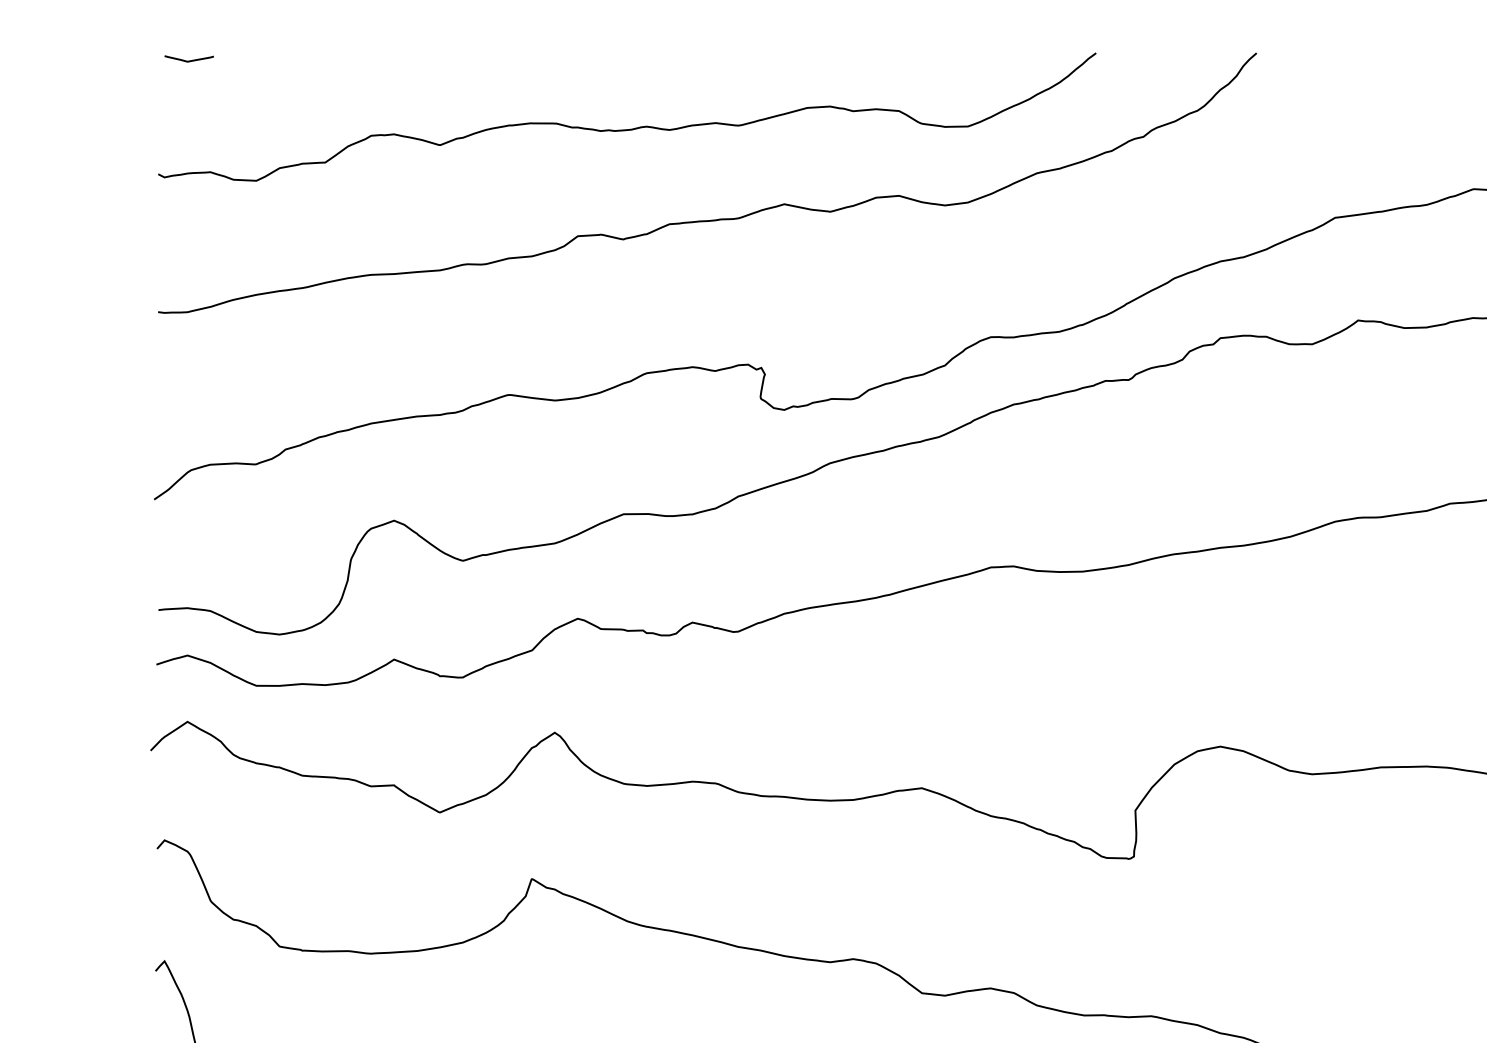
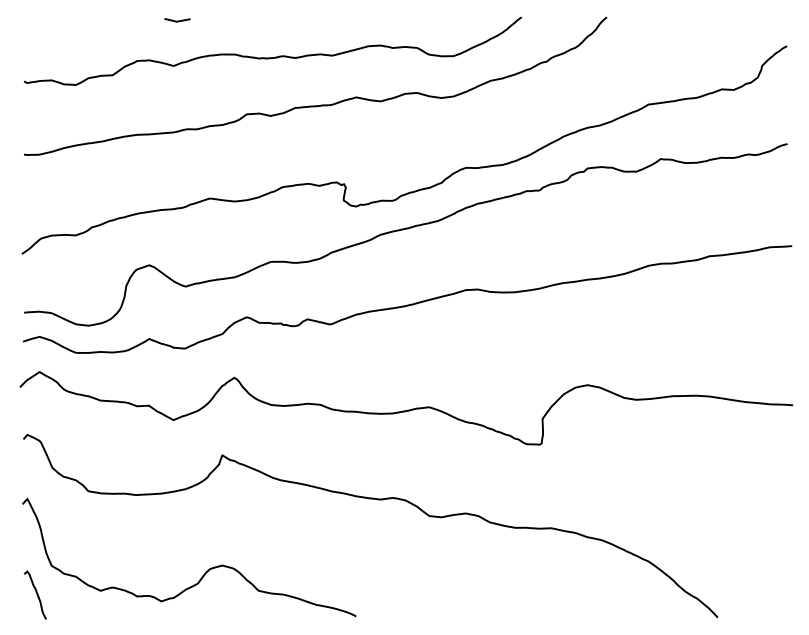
curve: (189, 59) -> (177, 20), moved

